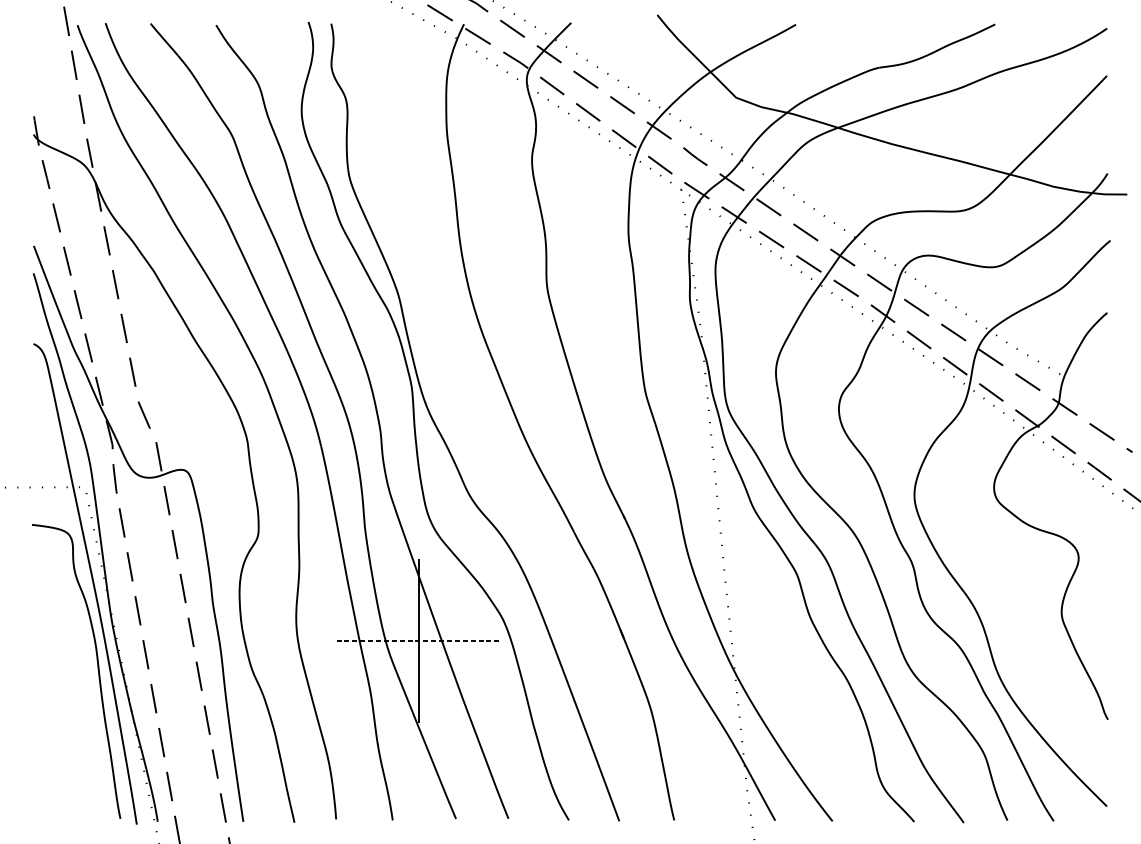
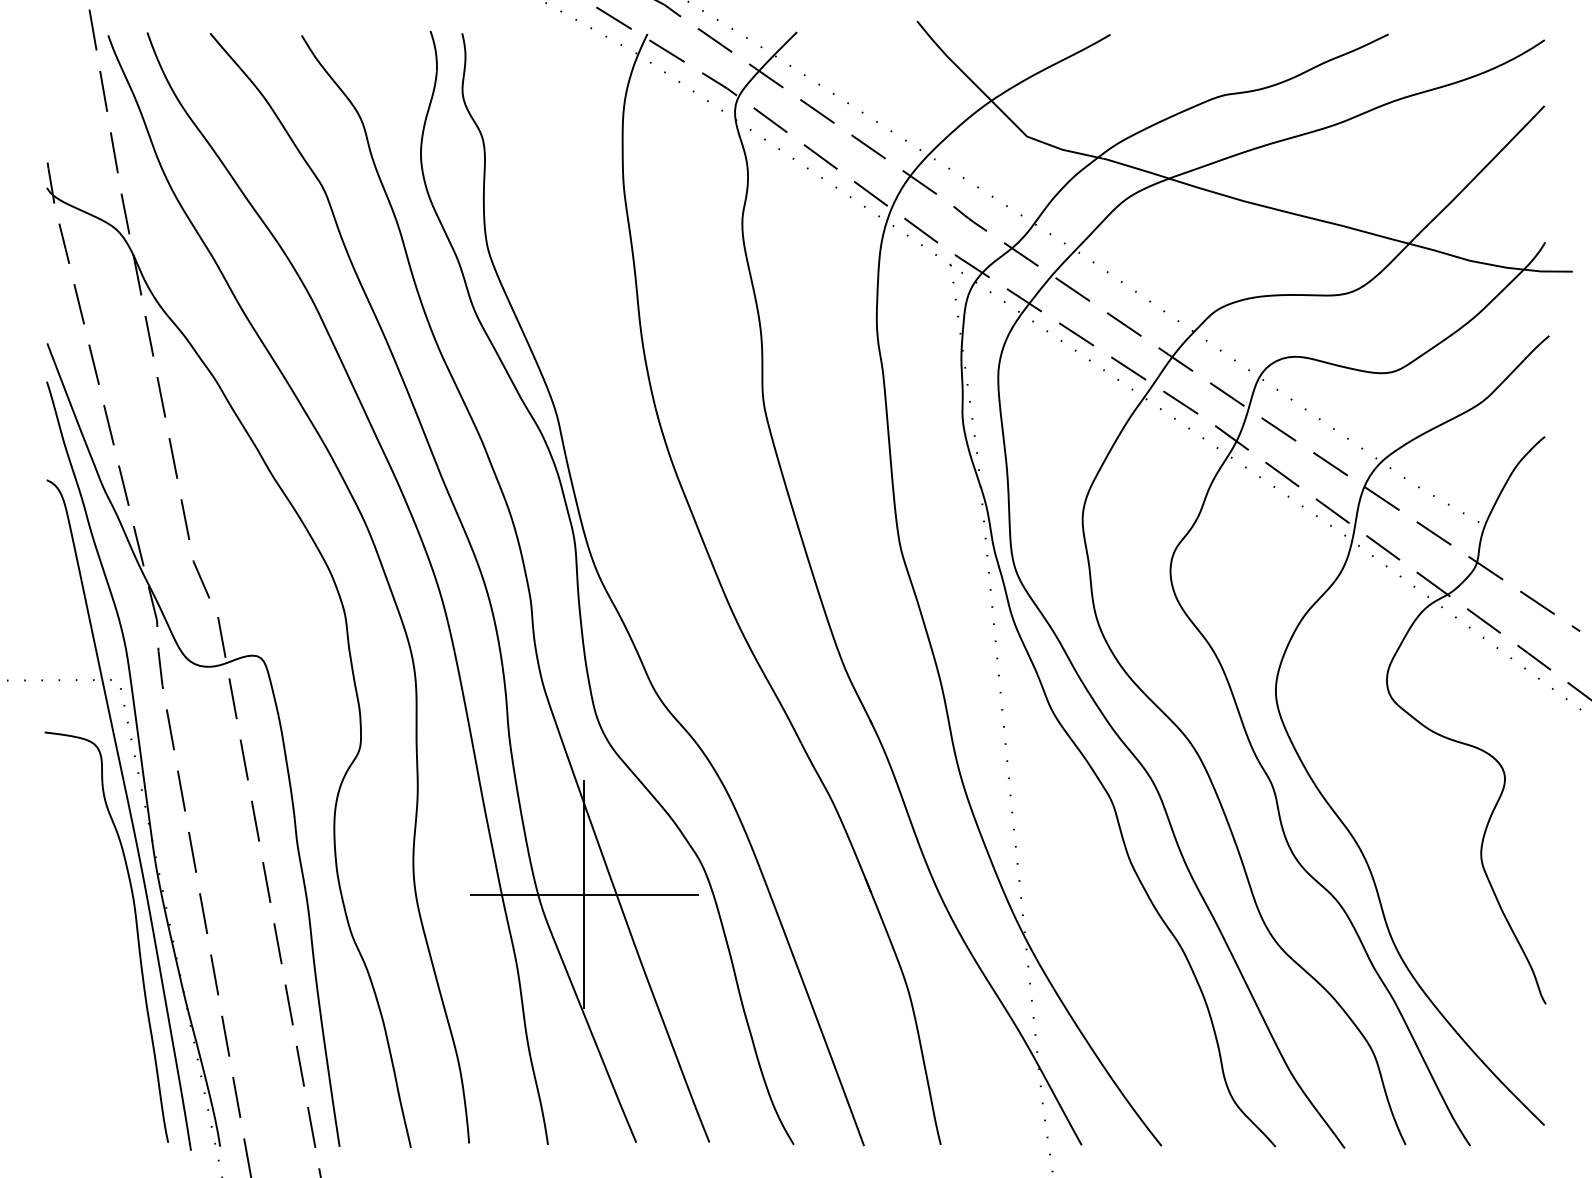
line: (418, 640) -> (584, 894), dashed -> solid

